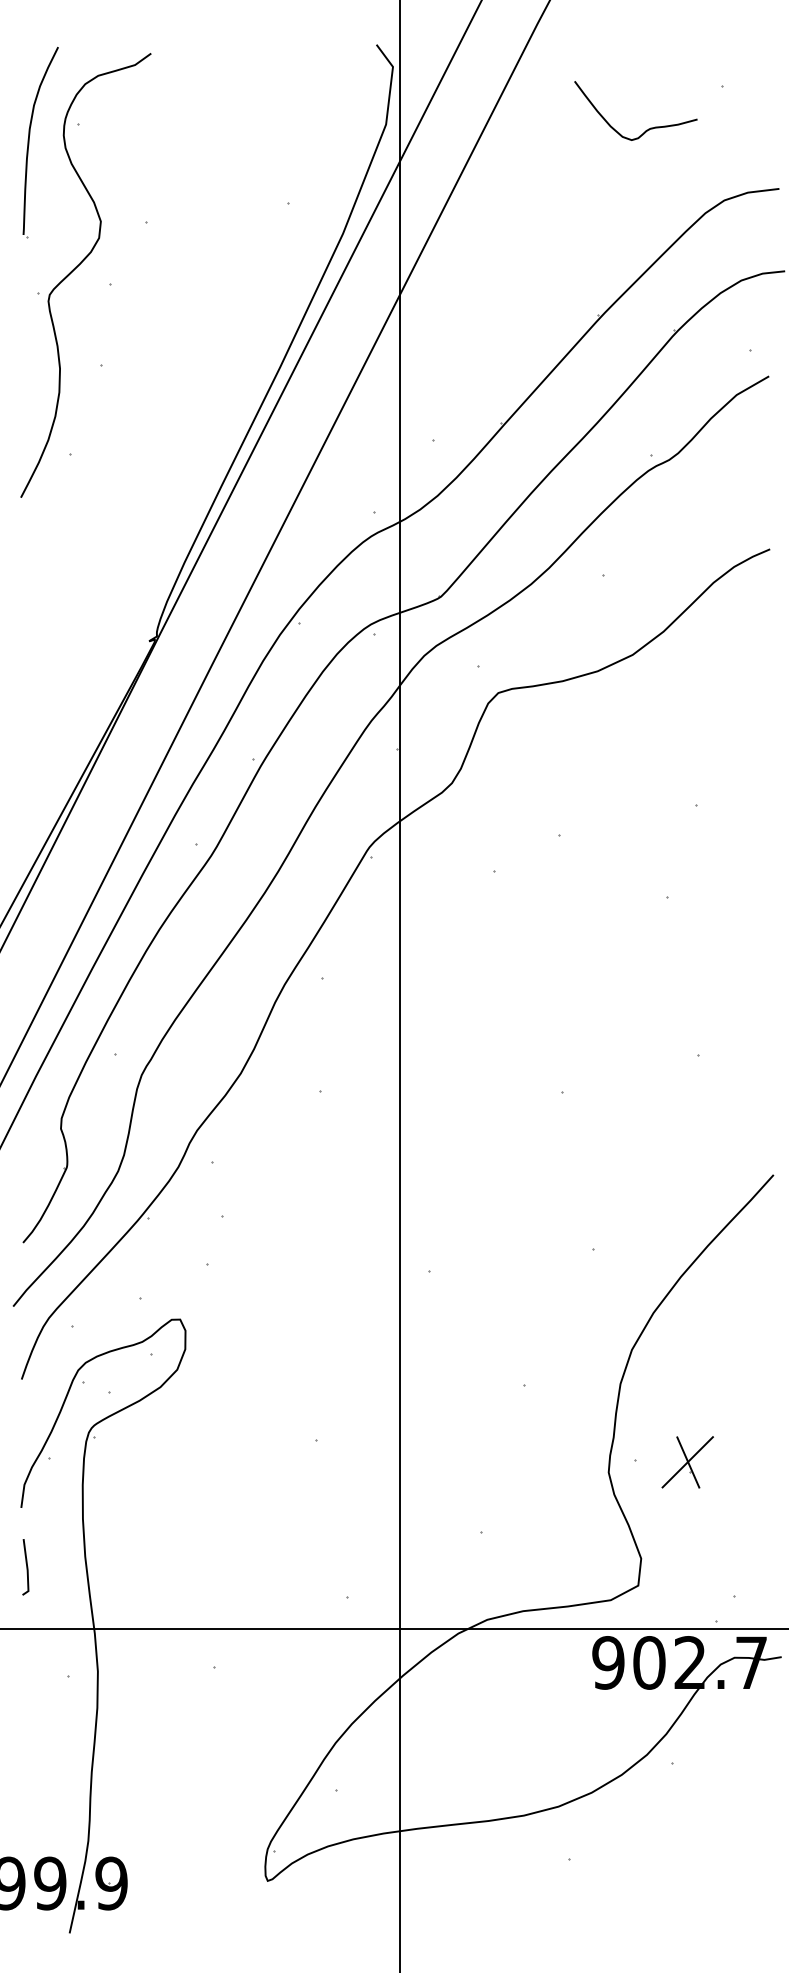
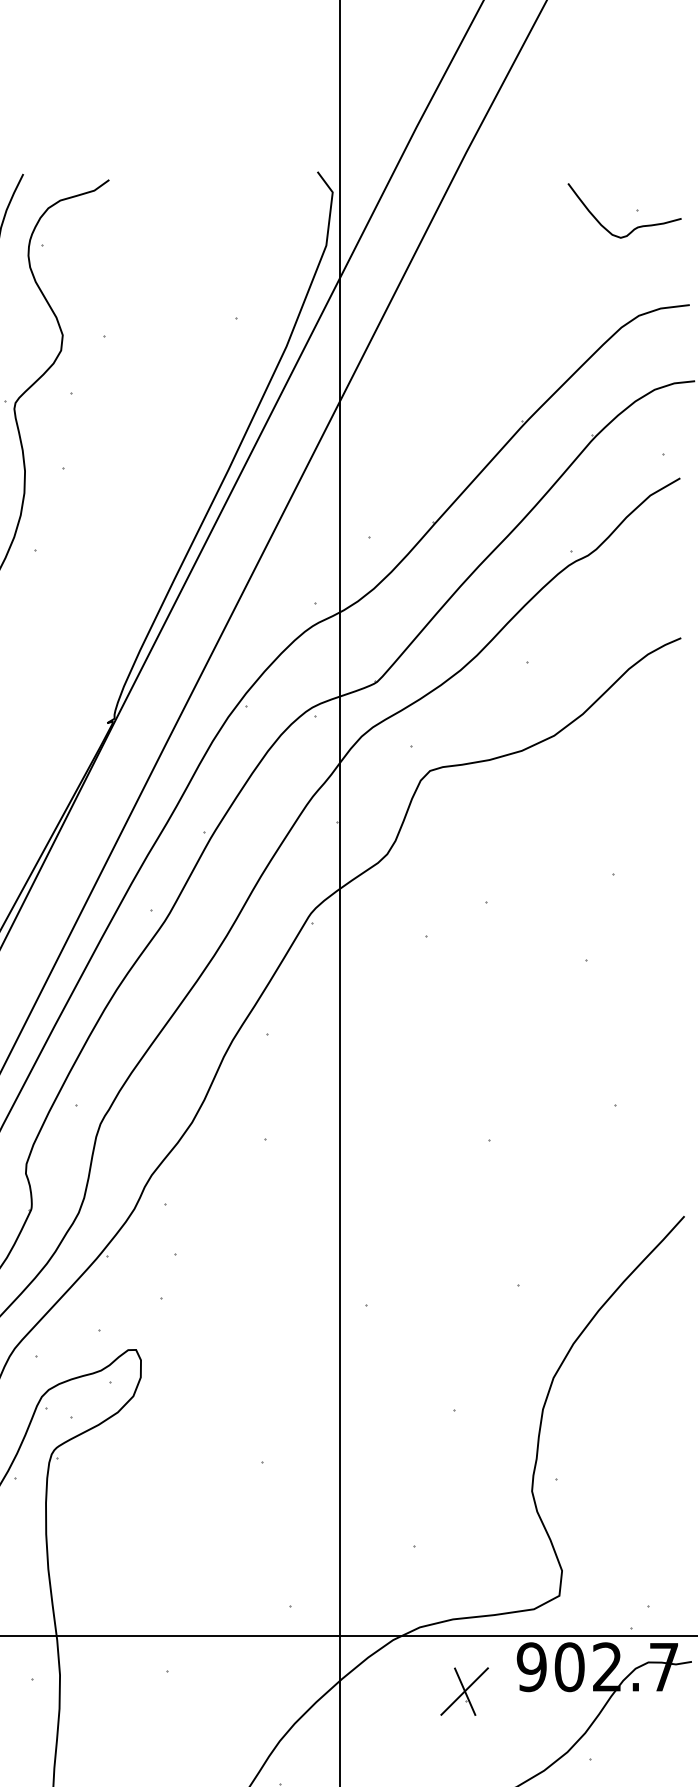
curve: (646, 129) -> (634, 228), moved
part: (687, 1462) -> (464, 1691), moved

